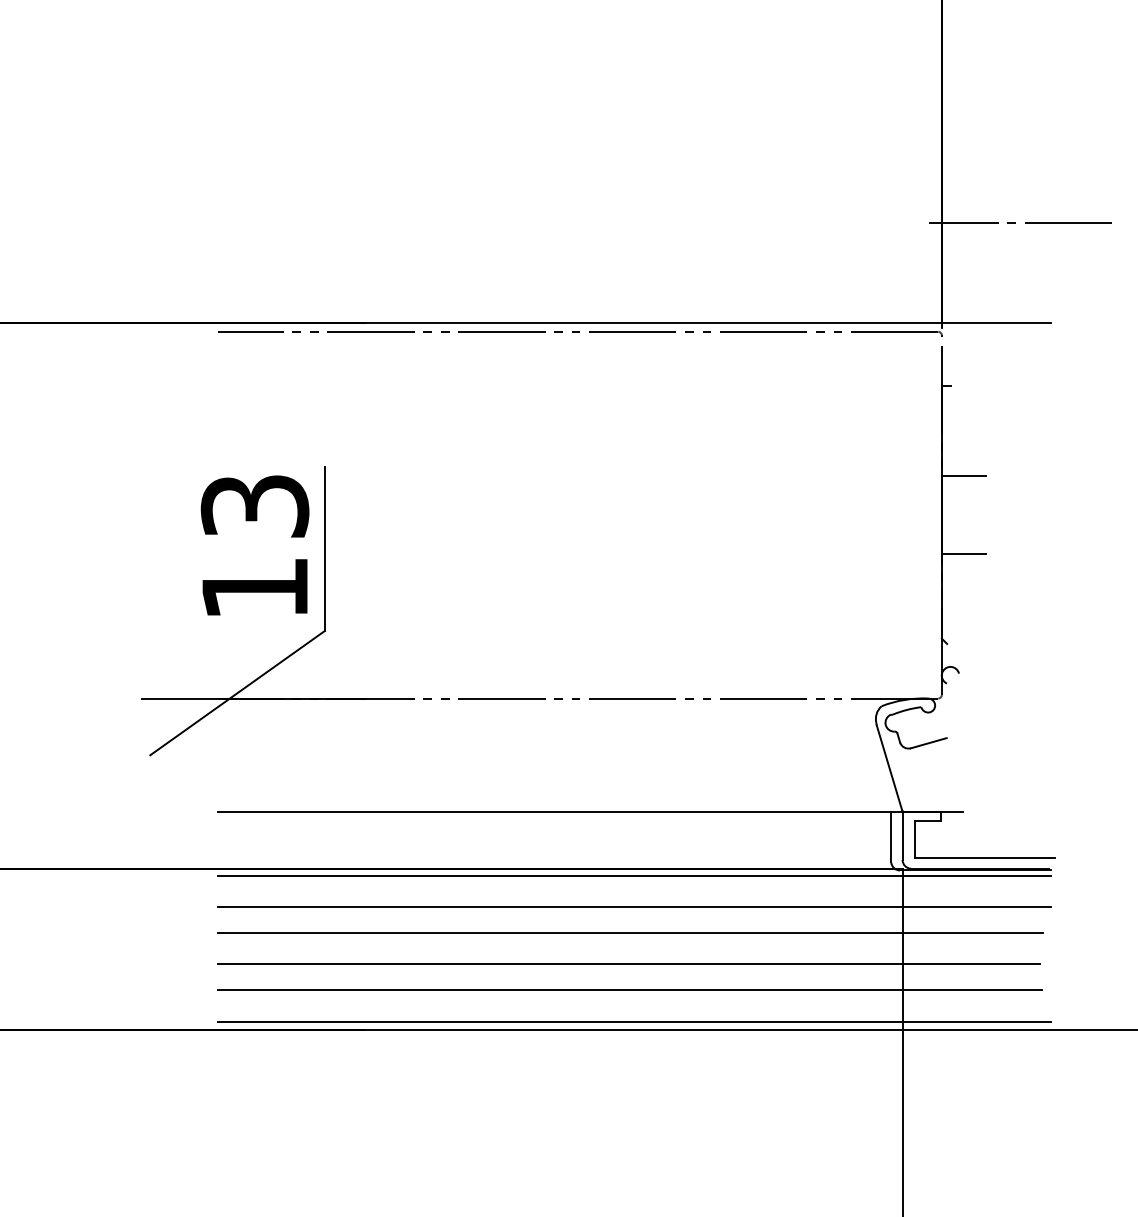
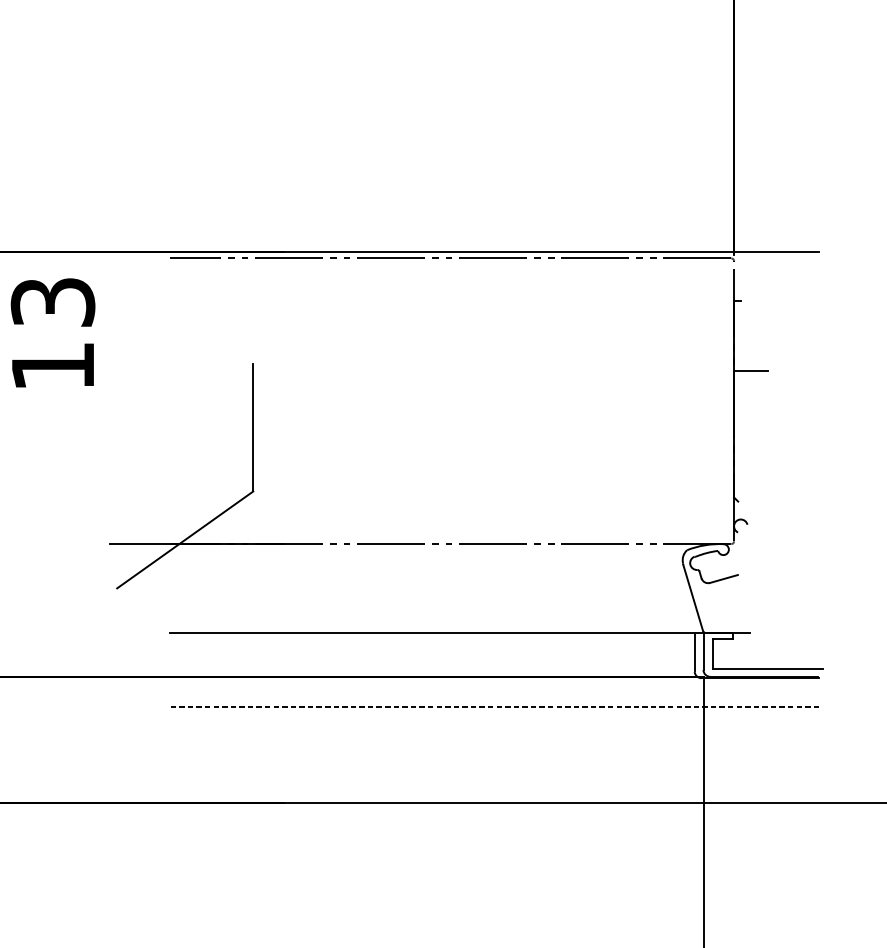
line: (1020, 222) -> (795, 173), removed
text: (254, 545) -> (52, 332), moved
line: (963, 554) -> (750, 431), removed
line: (634, 875) -> (494, 682), removed
line: (634, 907) -> (494, 707), solid -> dashed
line: (629, 933) -> (490, 727), removed
line: (628, 963) -> (489, 750), removed
line: (629, 990) -> (490, 771), removed
line: (634, 1021) -> (494, 795), removed

